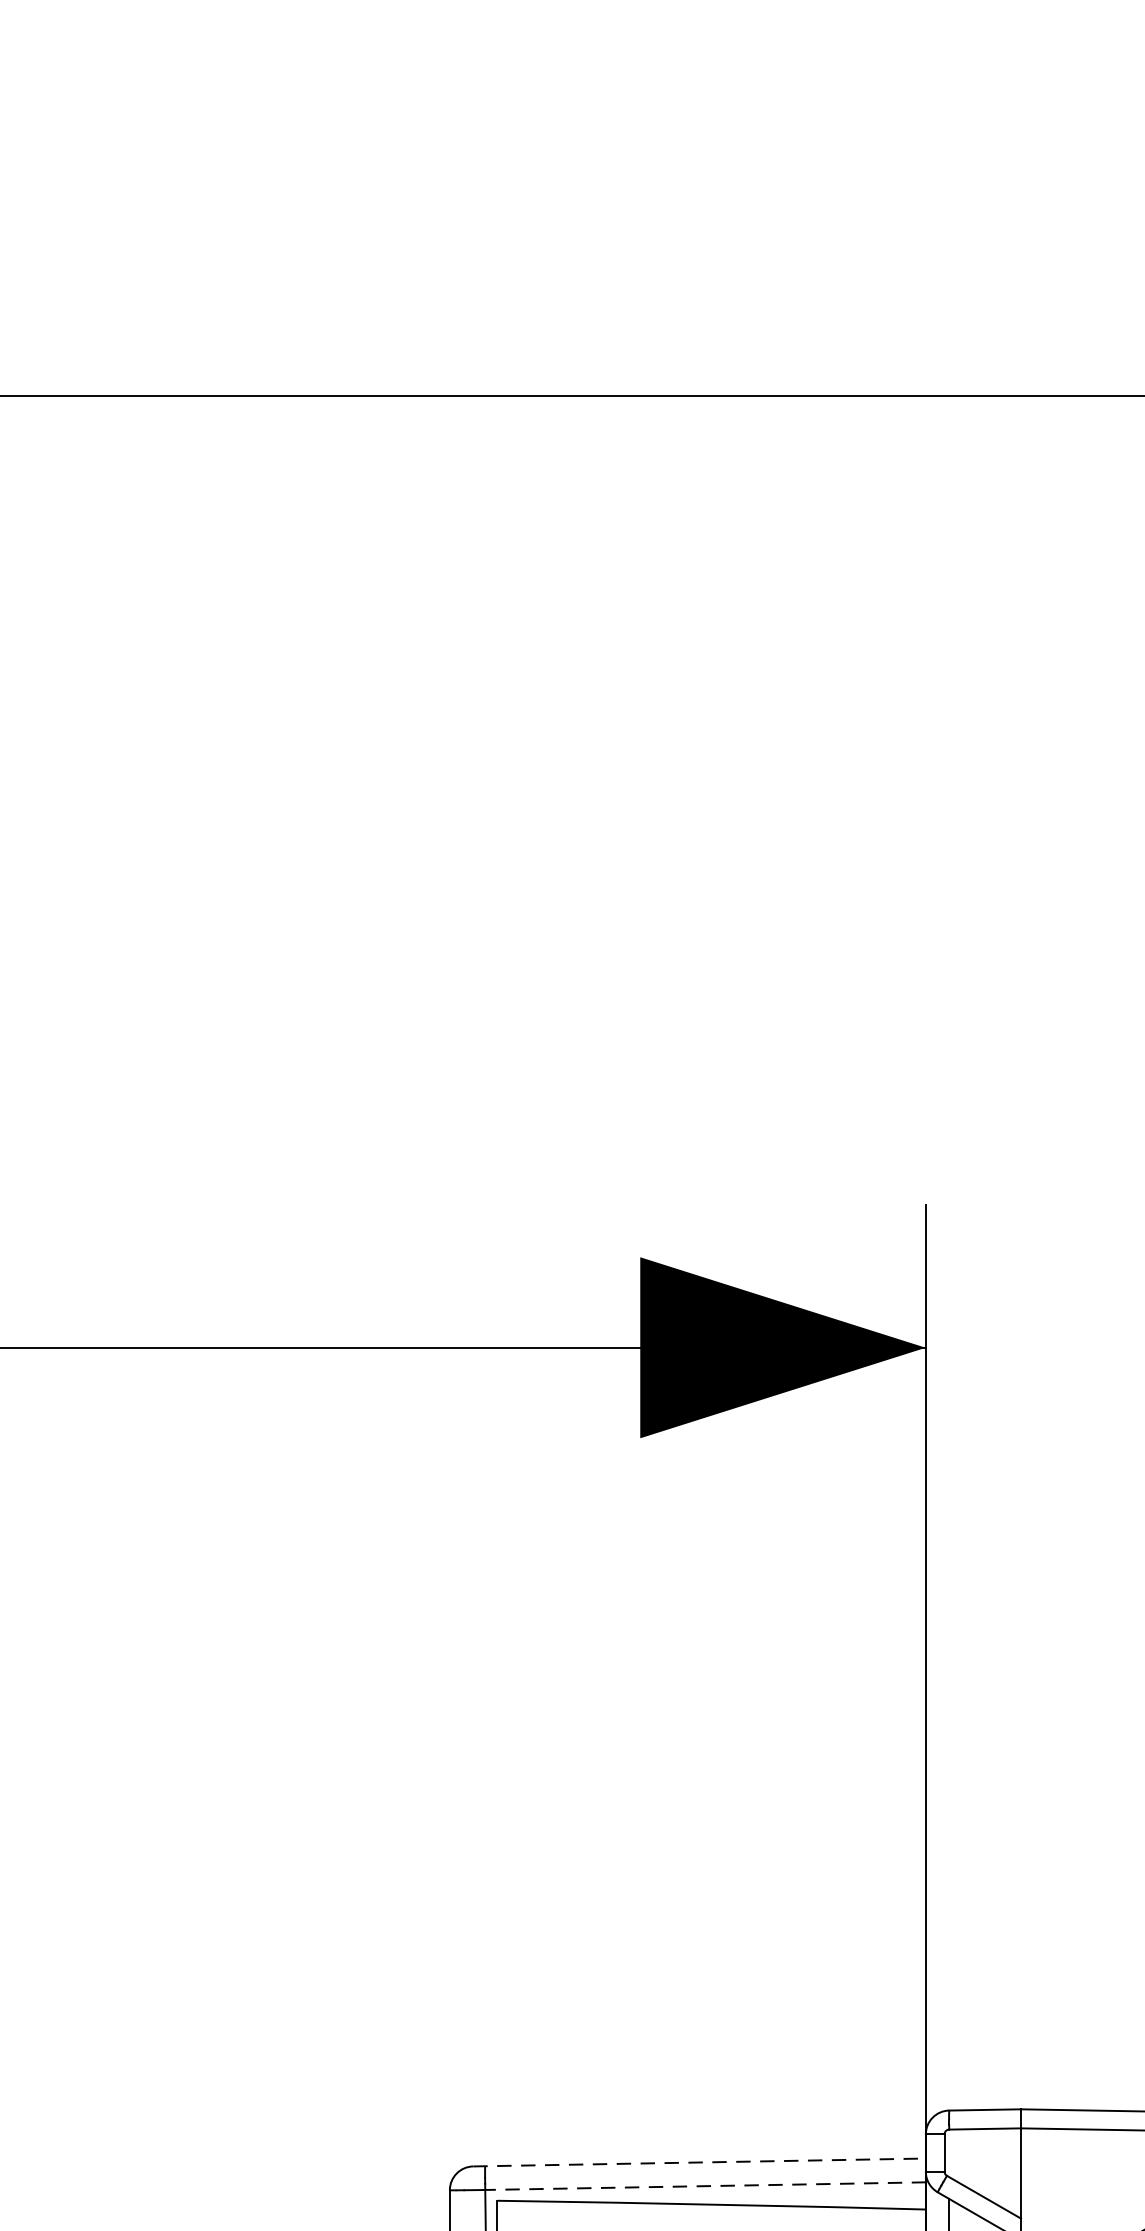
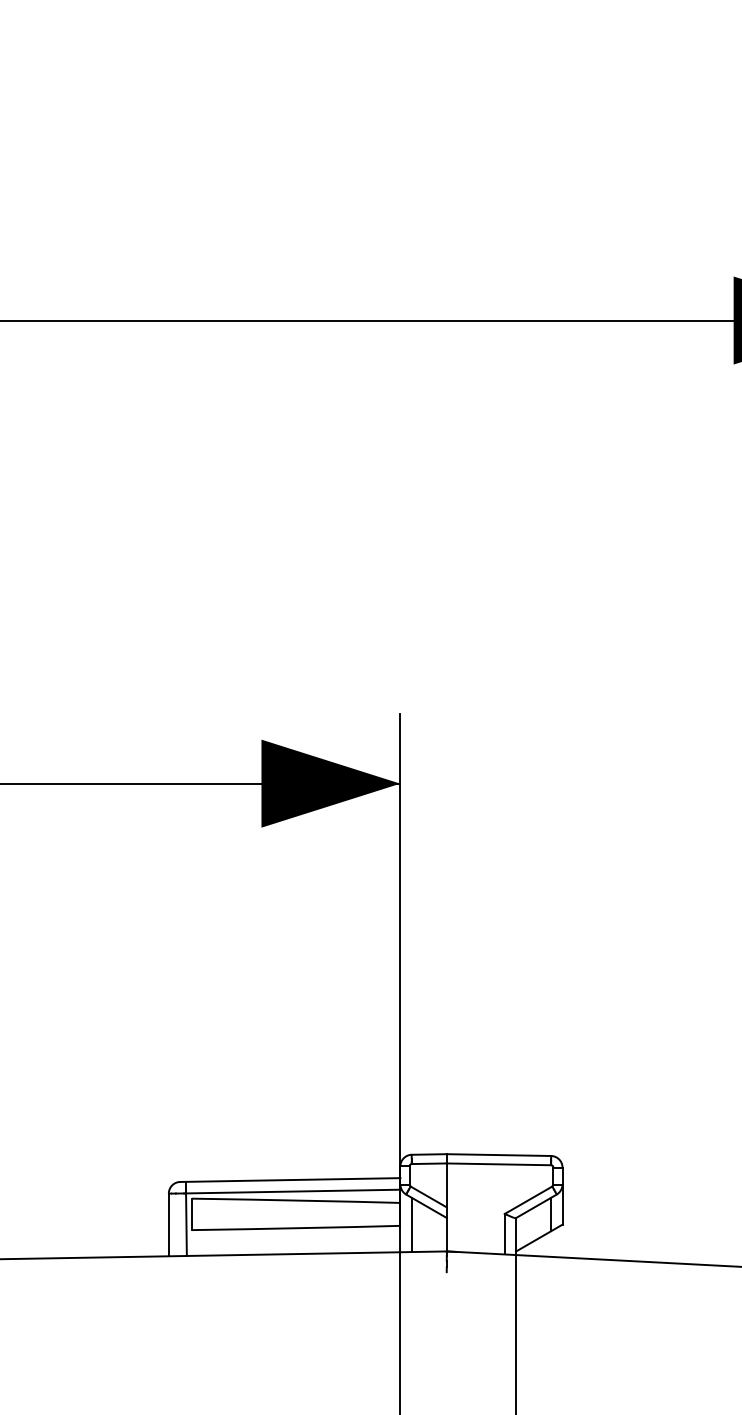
line: (699, 2163) -> (290, 1180), dashed -> solid
line: (704, 2186) -> (292, 1191), dashed -> solid

